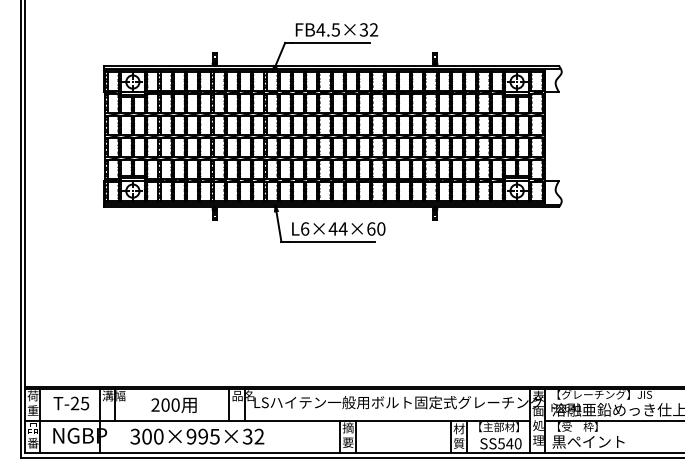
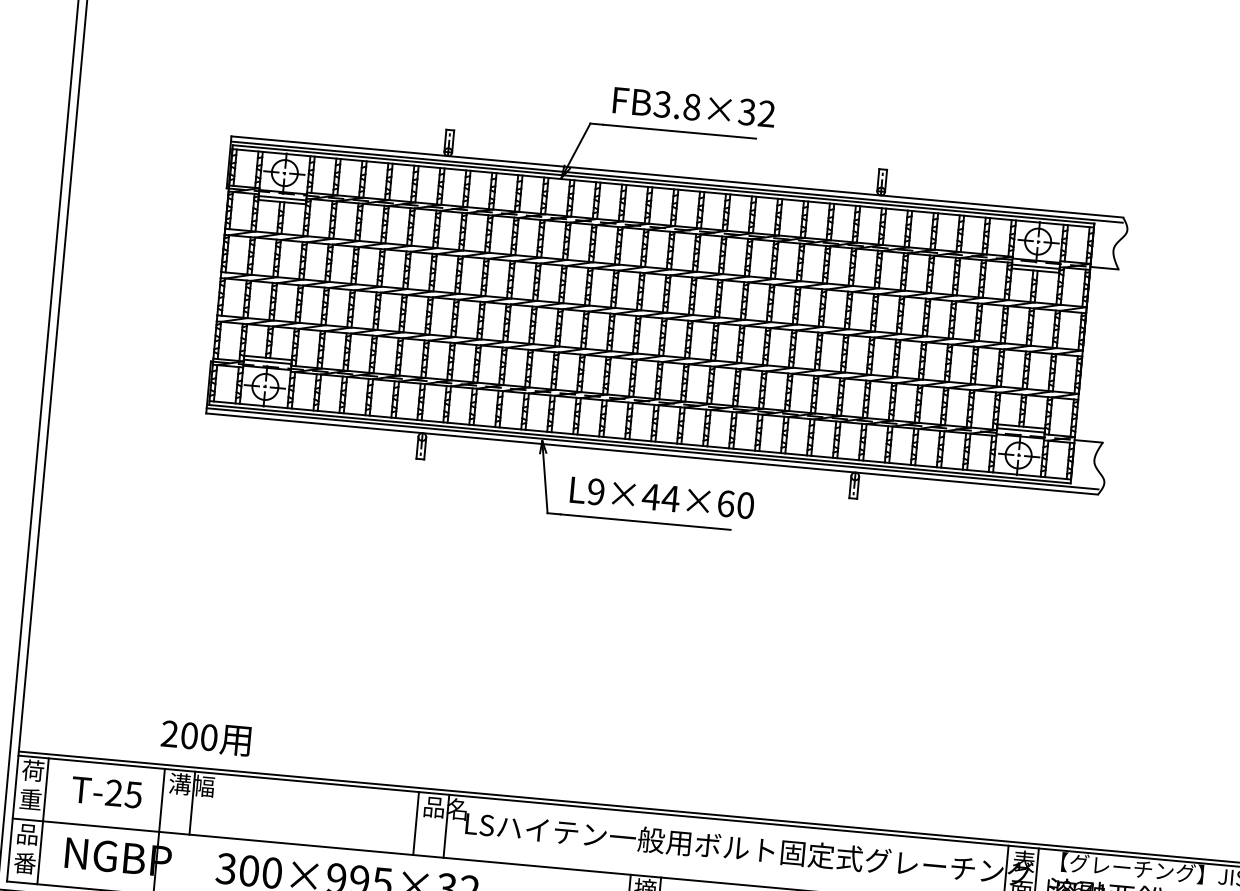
text: (328, 29) -> (677, 105), FB4.5×32 -> FB3.8×32
text: (305, 228) -> (597, 491), L6×44×60 -> L9×44×60
text: (173, 404) -> (205, 736), moved

